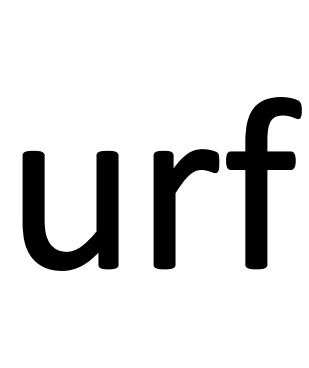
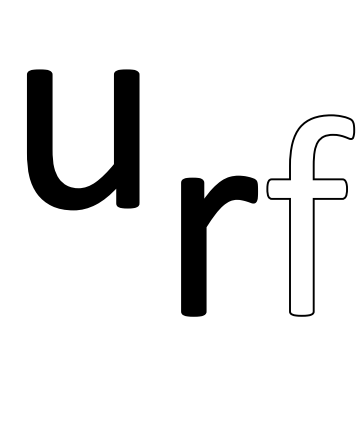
fill: (263, 183) -> (310, 215), removed
part: (44, 210) -> (52, 139), moved

